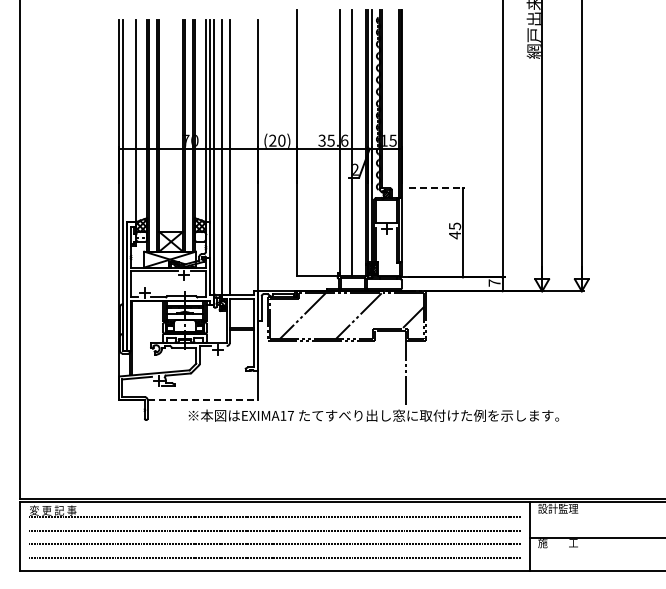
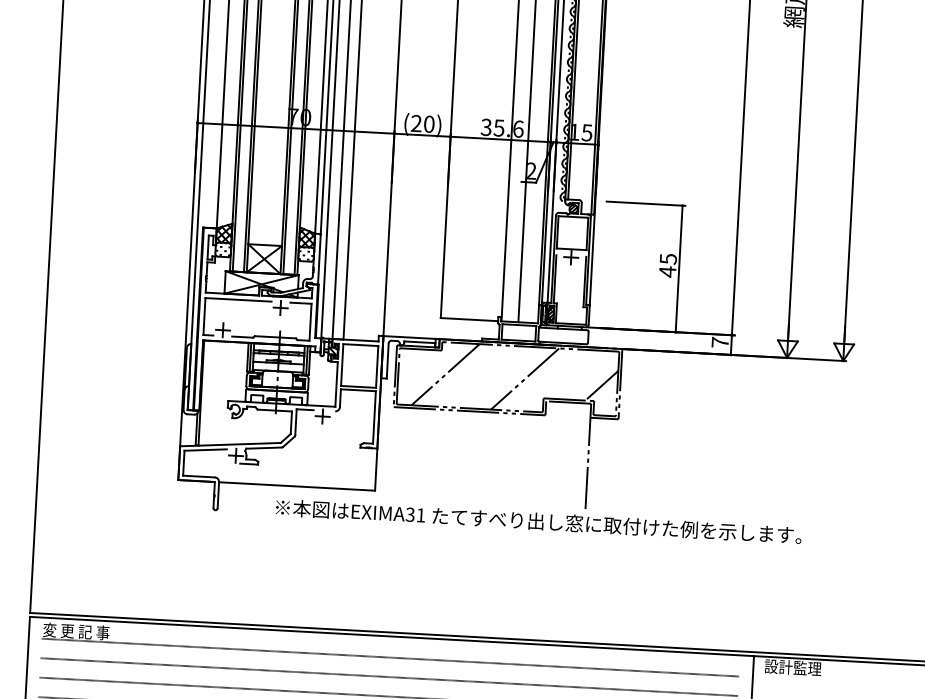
line: (437, 188) -> (646, 204), dashed -> solid
line: (202, 400) -> (296, 486), dashed -> solid
text: (286, 415) -> (414, 514), EXIMA17 -> EXIMA31

